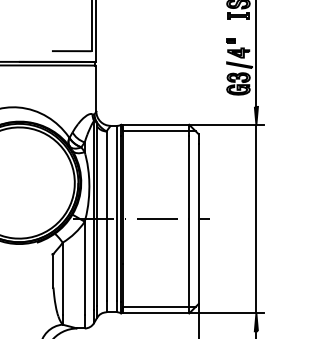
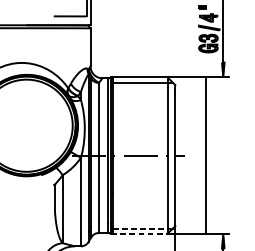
line: (256, 218) -> (205, 155), moved
line: (156, 306) -> (140, 228), solid -> dashed
line: (155, 313) -> (139, 233), solid -> dashed

